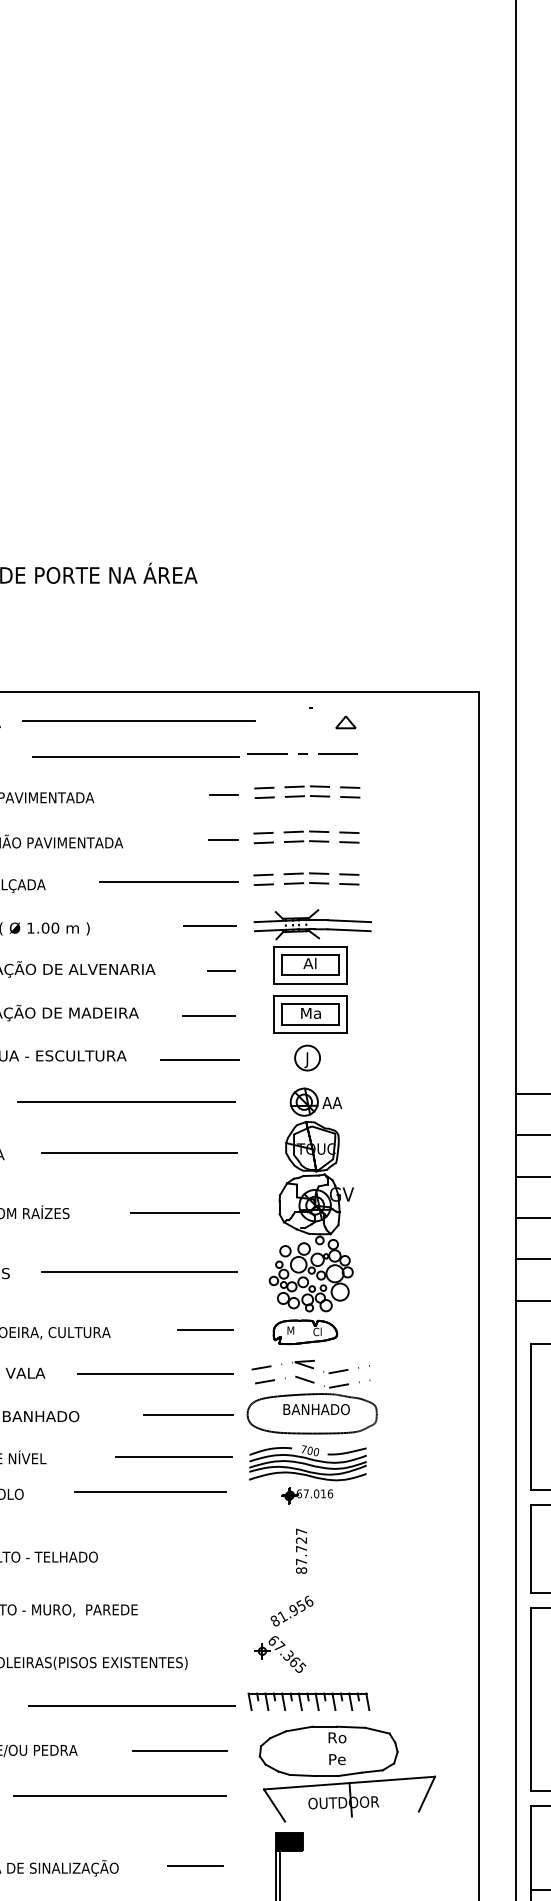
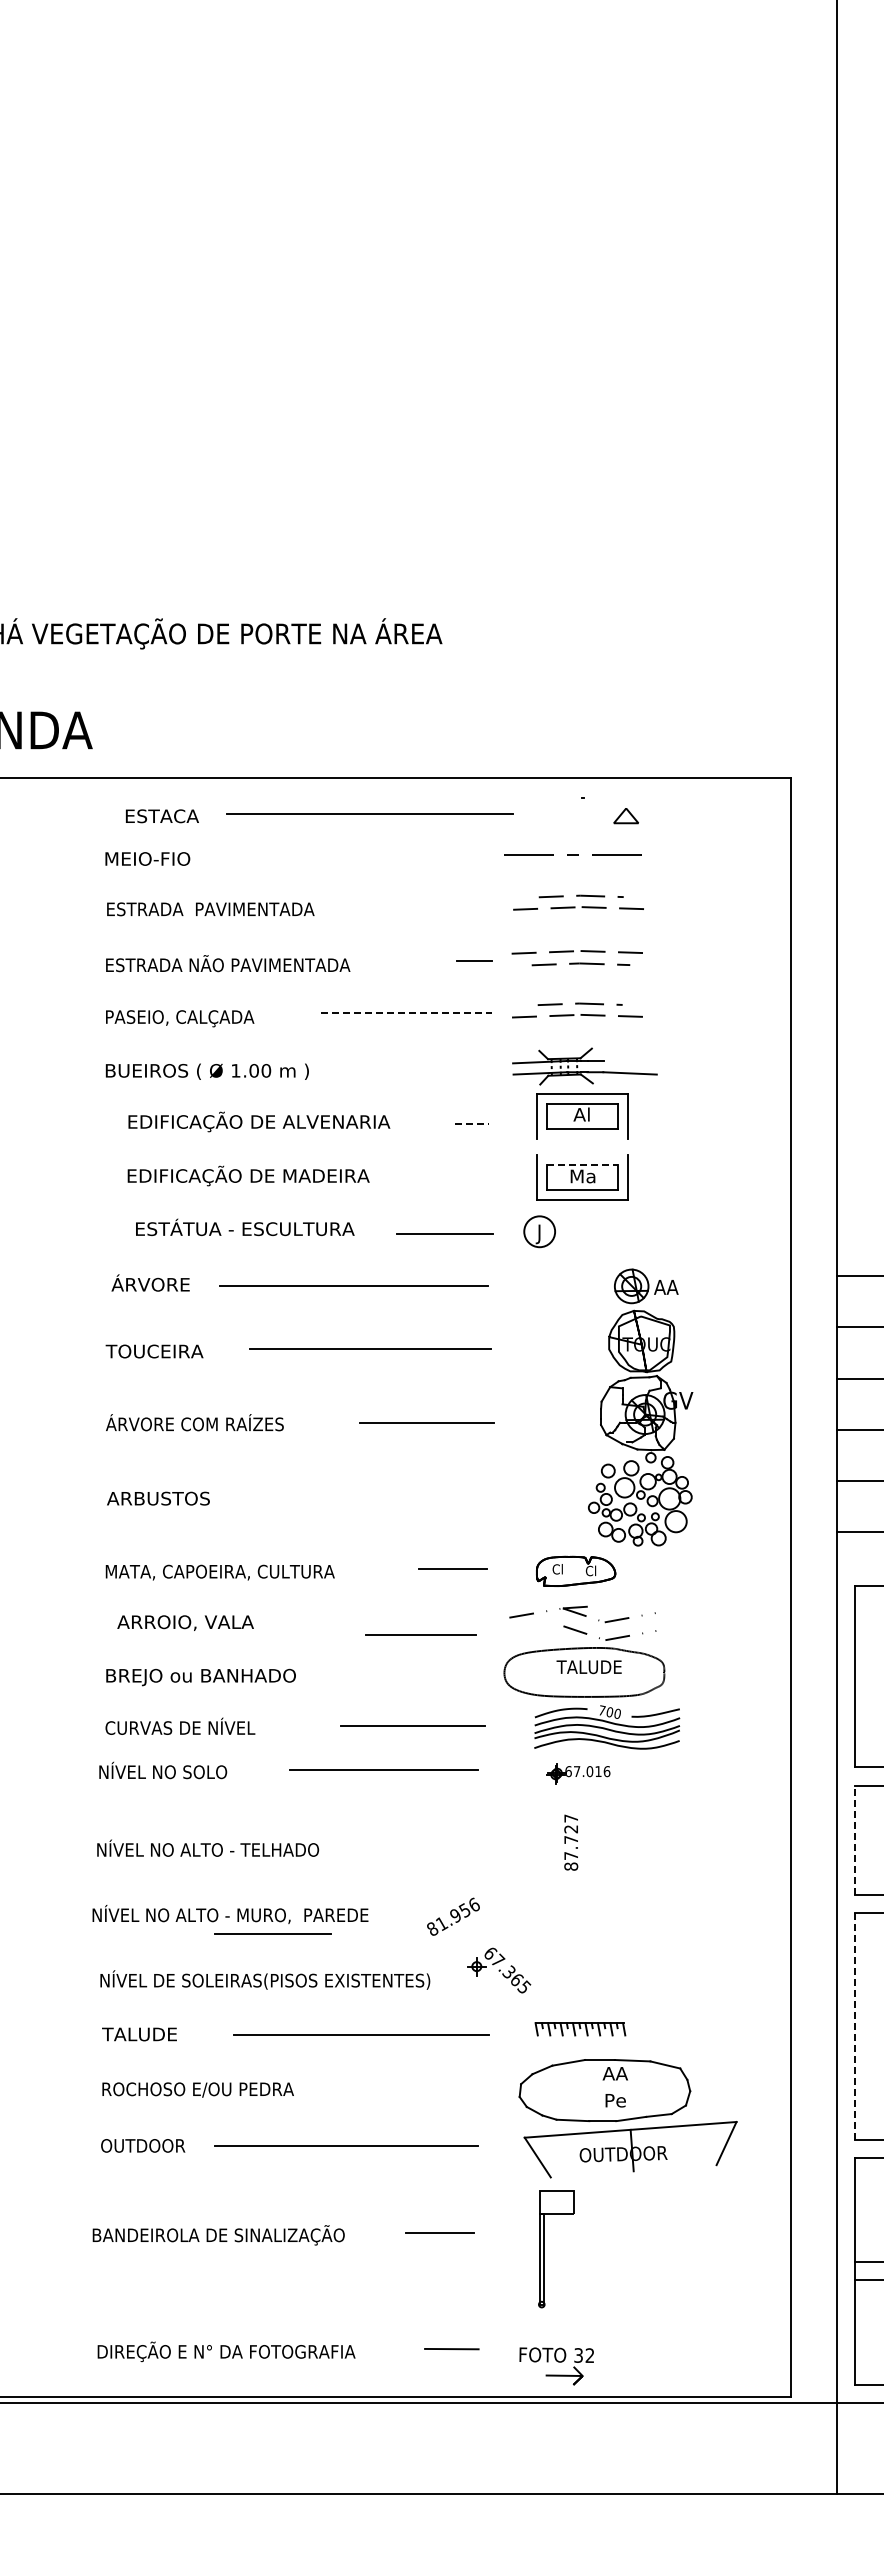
line: (135, 756) -> (365, 858), removed
part: (306, 787) -> (577, 896), size x0.6
line: (224, 794) -> (475, 905), removed
part: (306, 842) -> (577, 964), size x0.7
part: (305, 874) -> (576, 1004), size x0.6
line: (169, 881) -> (407, 1013), solid -> dashed
line: (349, 921) -> (630, 1062), removed
line: (209, 925) -> (457, 1067), removed
line: (221, 970) -> (471, 1123), solid -> dashed
line: (309, 983) -> (581, 1139), removed
line: (309, 996) -> (581, 1155), removed
line: (310, 1004) -> (582, 1165), solid -> dashed
line: (208, 1015) -> (456, 1179), removed
part: (307, 1057) -> (539, 1231), moved
part: (311, 1199) -> (640, 1407), moved
line: (138, 1272) -> (369, 1497), removed
text: (290, 1330) -> (557, 1569), M -> Cl
line: (154, 1373) -> (389, 1622), removed
line: (270, 1380) -> (532, 1631), removed
text: (316, 1409) -> (589, 1667), BANHADO -> TALUDE
line: (187, 1414) -> (420, 1634), moved
part: (308, 1463) -> (607, 1727), moved
line: (531, 1548) -> (855, 1839), solid -> dashed
text: (292, 1610) -> (453, 1916), moved
part: (280, 1654) -> (499, 1970), moved
line: (531, 1699) -> (855, 2026), solid -> dashed
part: (309, 1702) -> (580, 2029), size x0.6
text: (337, 1737) -> (615, 2073), Ro -> AA
line: (179, 1750) -> (272, 1933), moved
fill: (289, 1841) -> (556, 2202), removed

